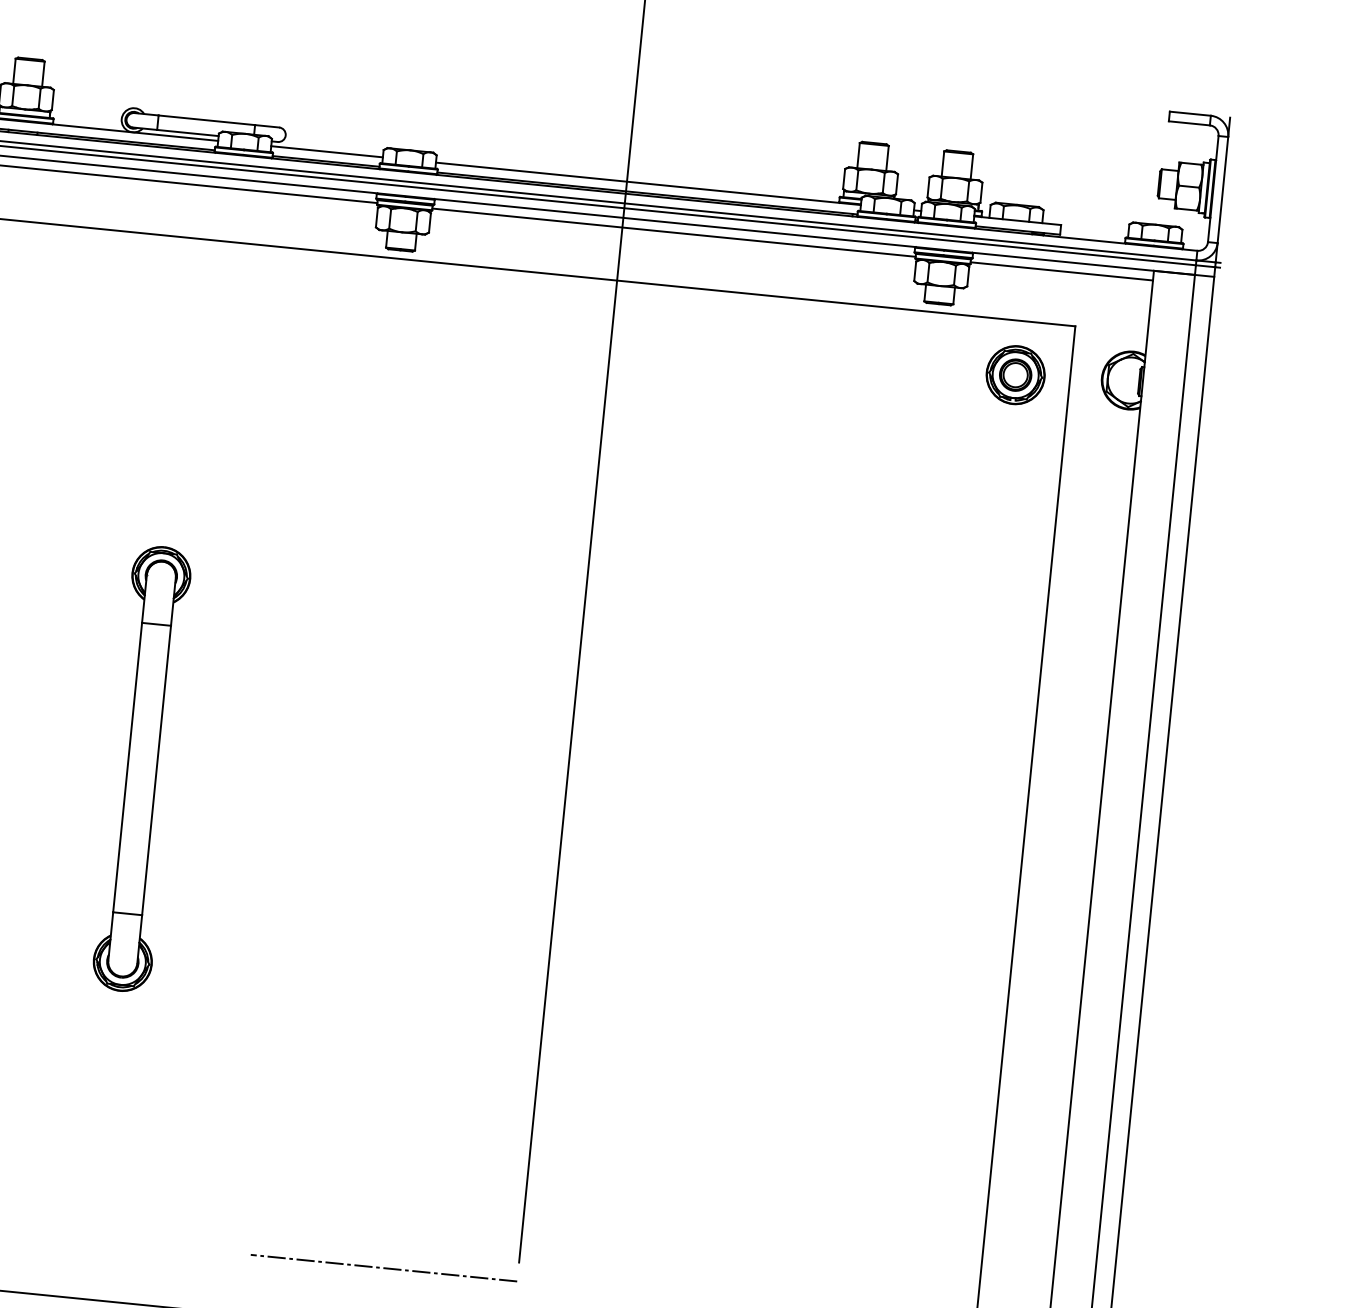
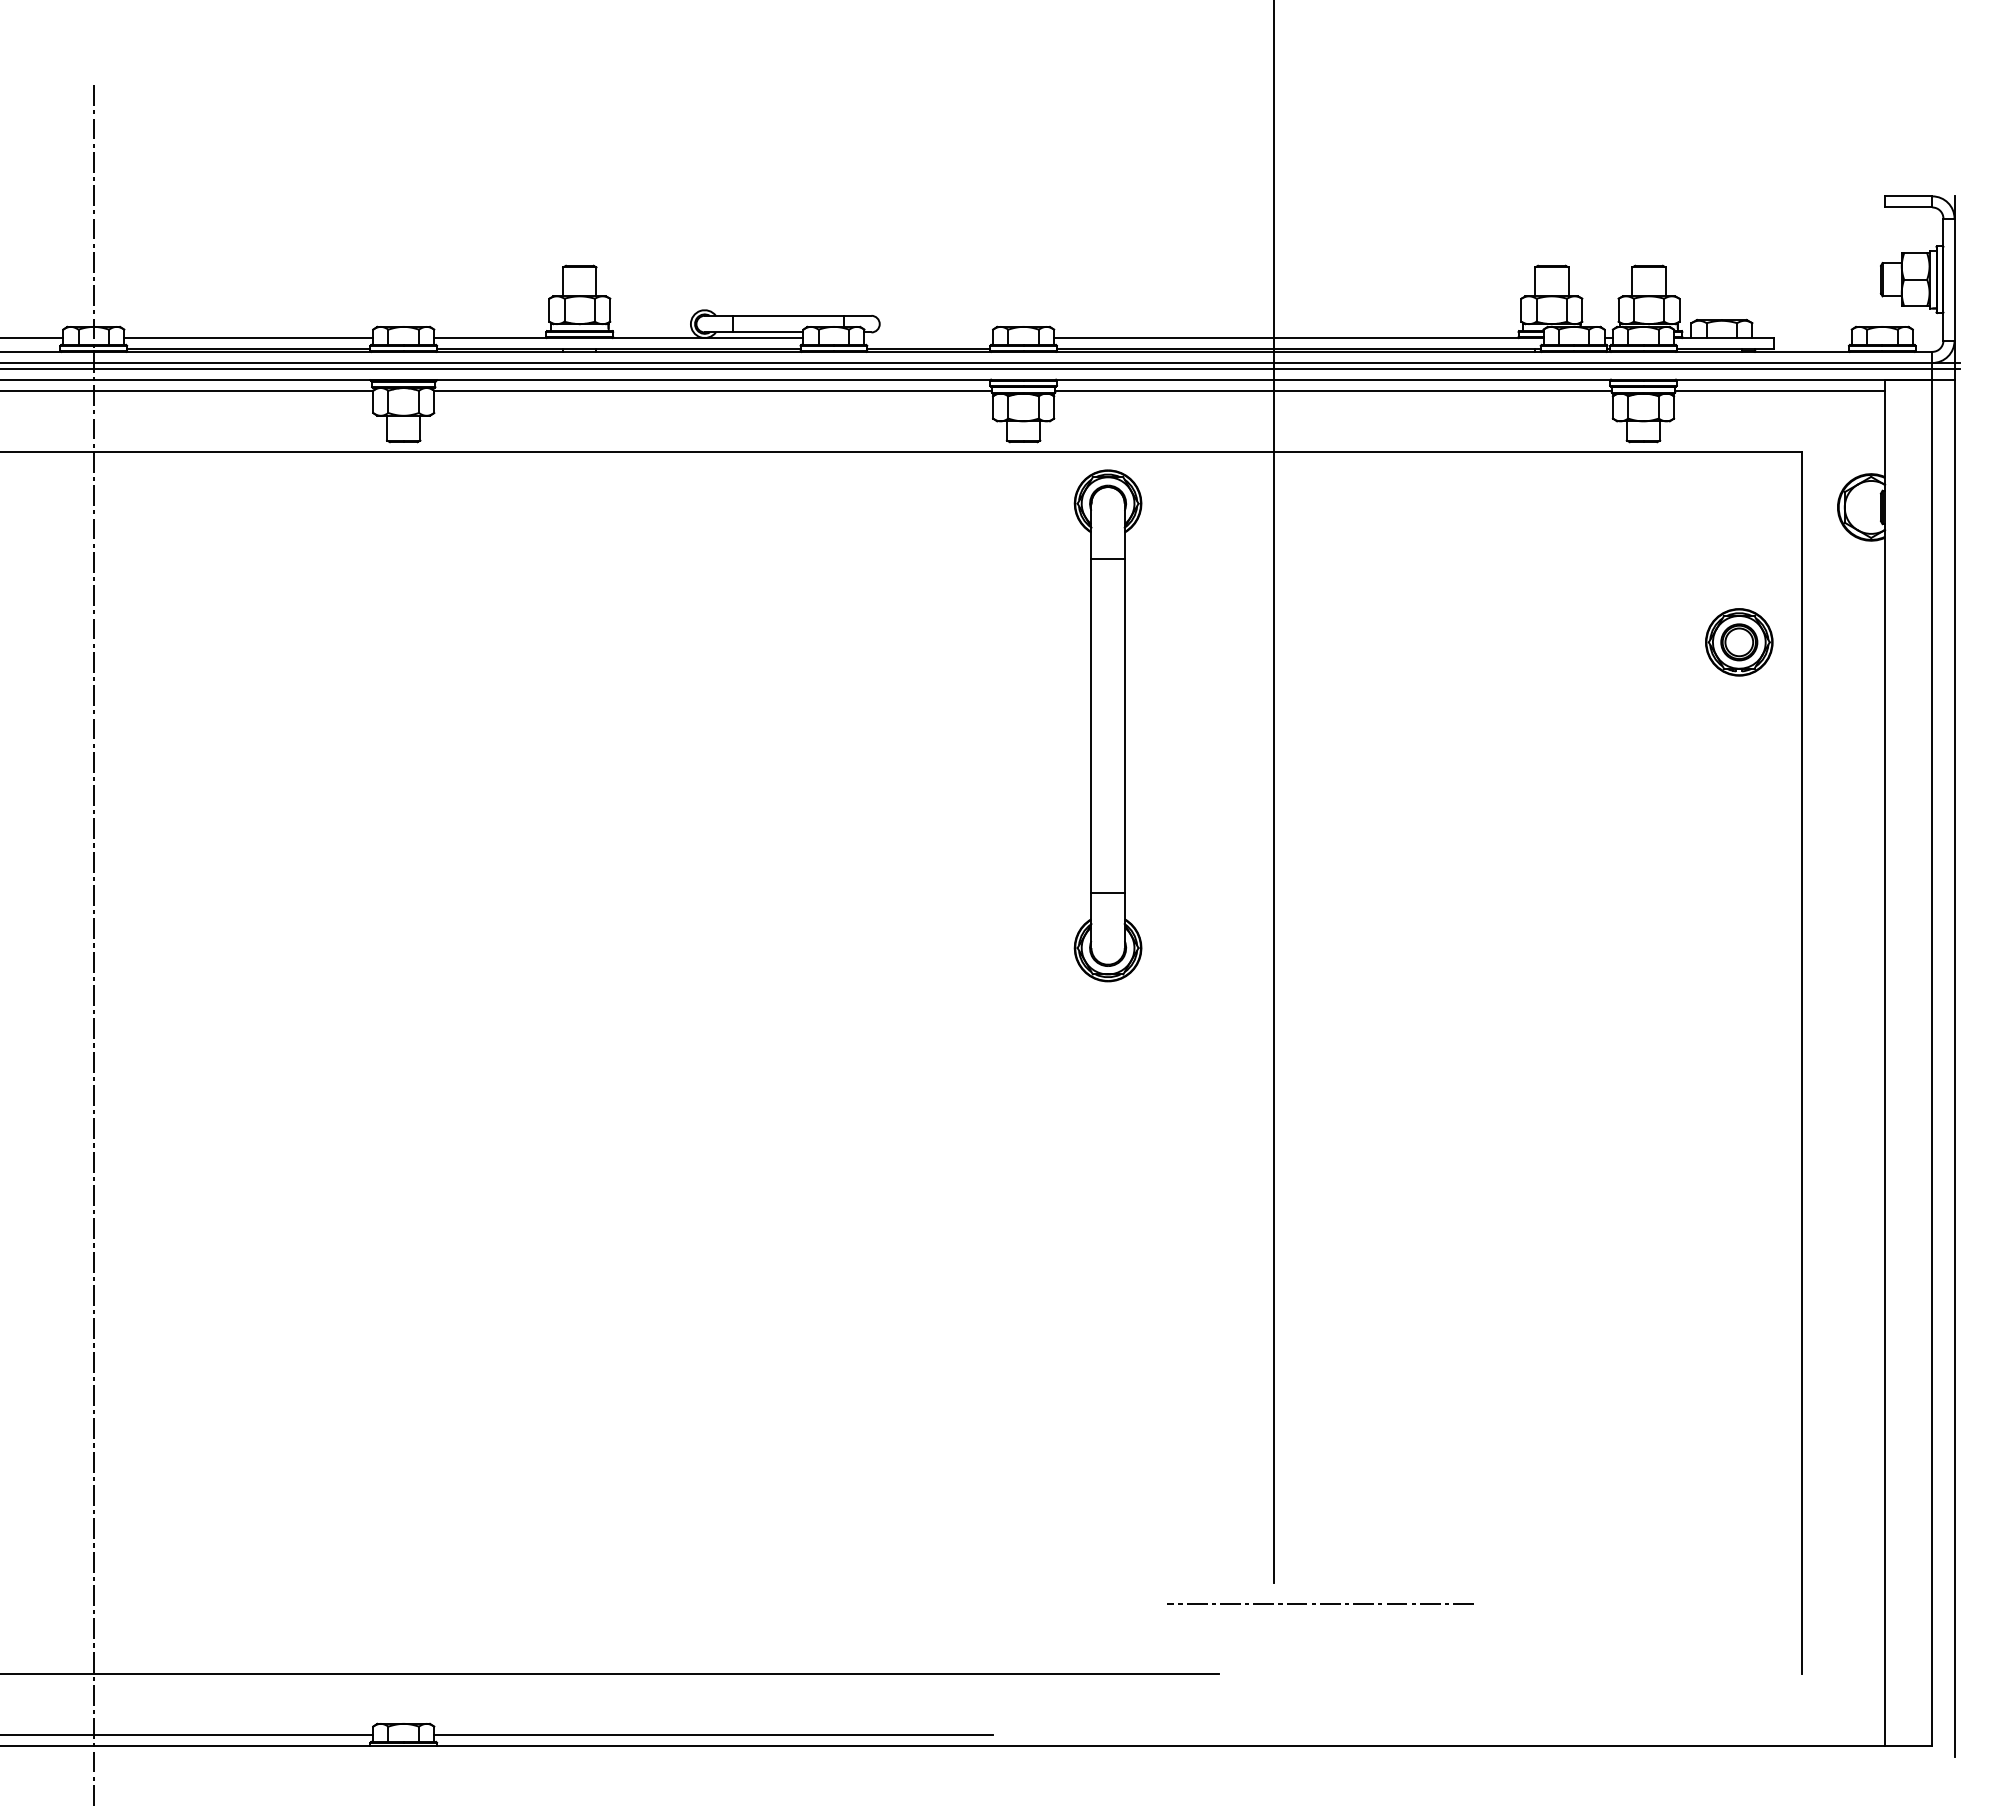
line: (326, 152) -> (928, 338), removed
part: (1015, 375) -> (1739, 642), moved
part: (141, 768) -> (1107, 725), moved
line: (383, 1267) -> (1320, 1603), moved

